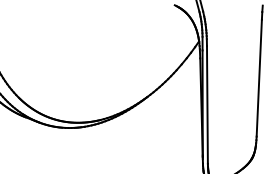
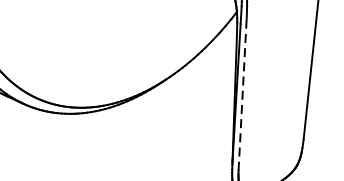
line: (207, 105) -> (242, 95), solid -> dashed

